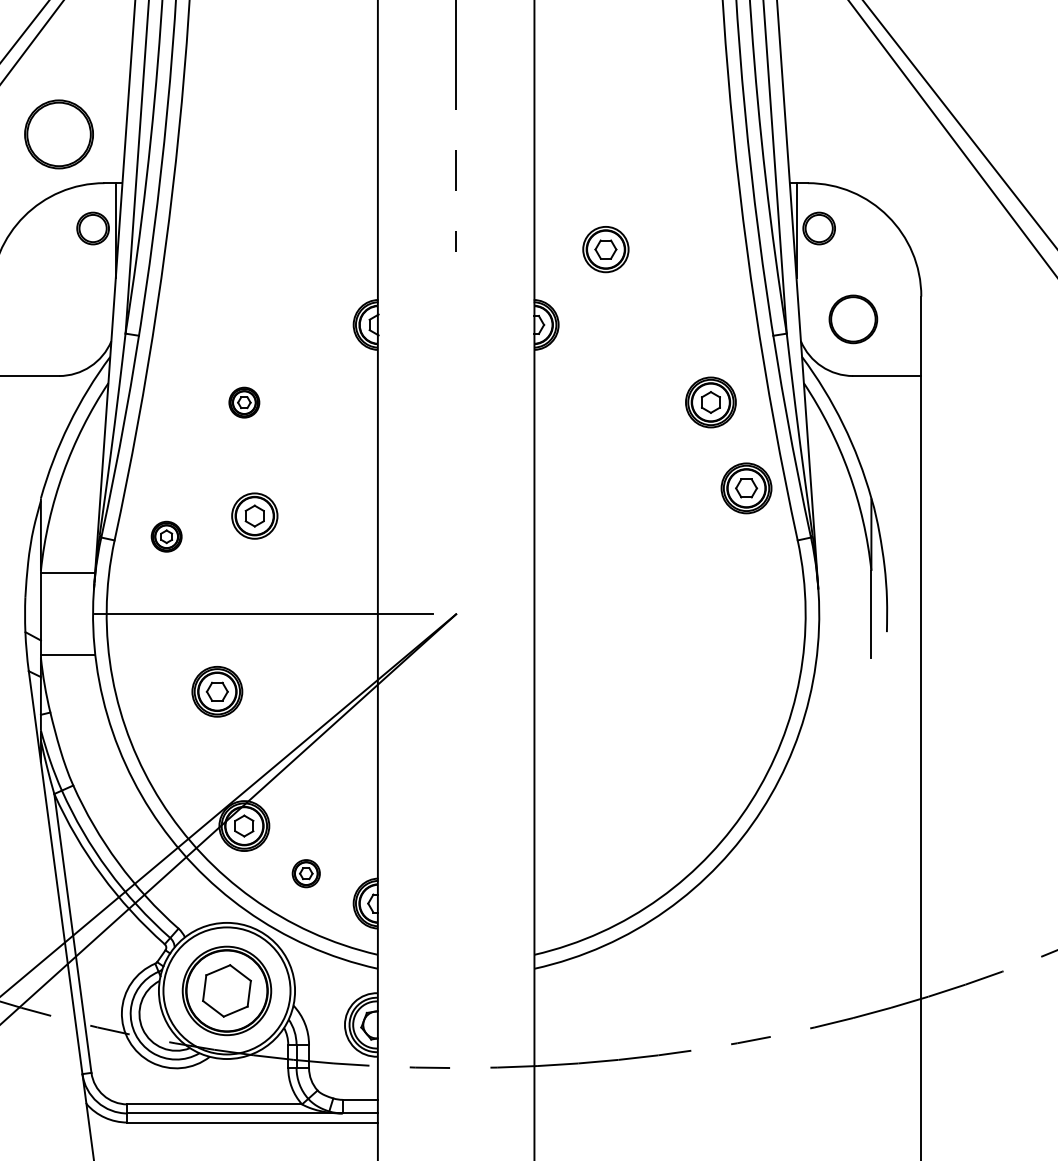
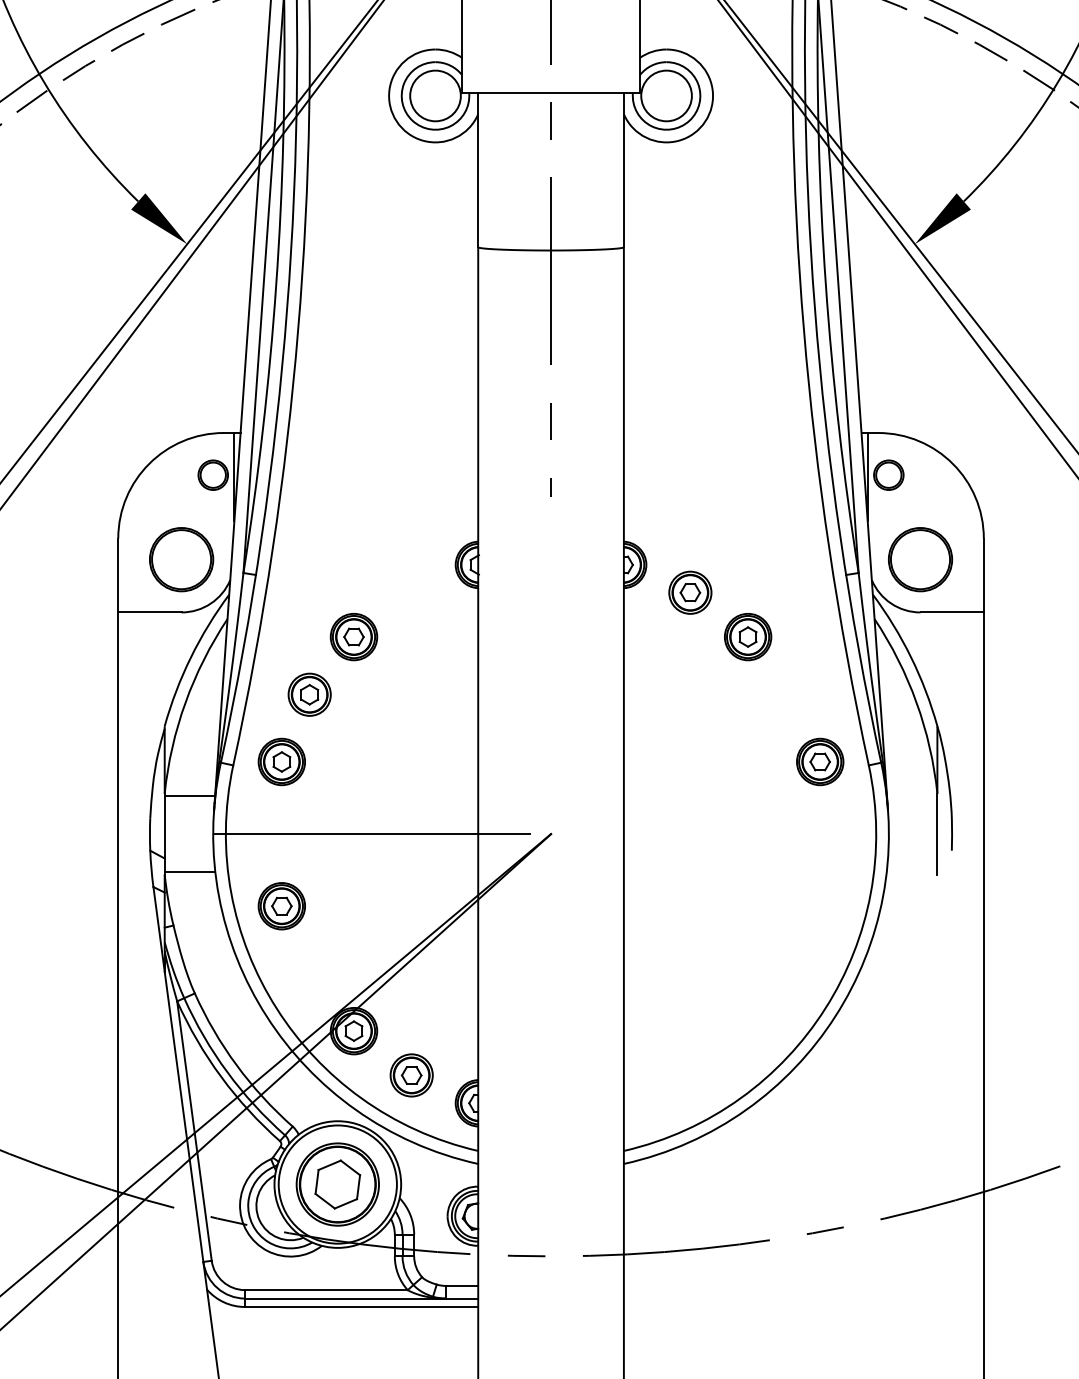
part: (58, 134) -> (181, 559), moved
part: (606, 249) -> (690, 592), moved
part: (853, 319) -> (920, 559), size x1.43
part: (243, 402) -> (353, 637), size x1.67
part: (711, 402) -> (748, 637), moved
part: (746, 487) -> (820, 761), moved
part: (254, 515) -> (309, 694), moved
part: (166, 536) -> (281, 761), size x1.67
part: (216, 692) -> (281, 906), moved
part: (306, 873) -> (411, 1075), size x1.67

